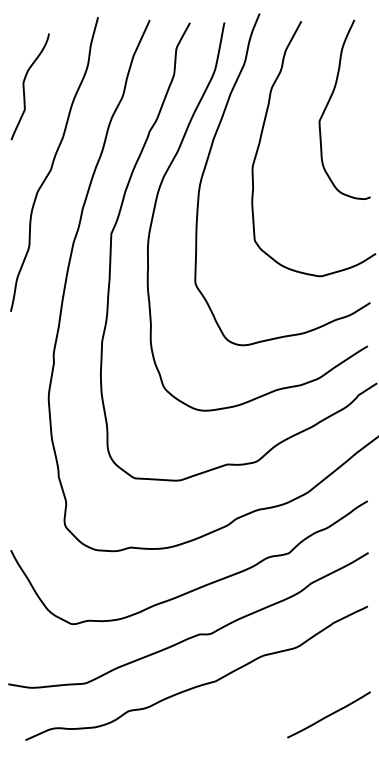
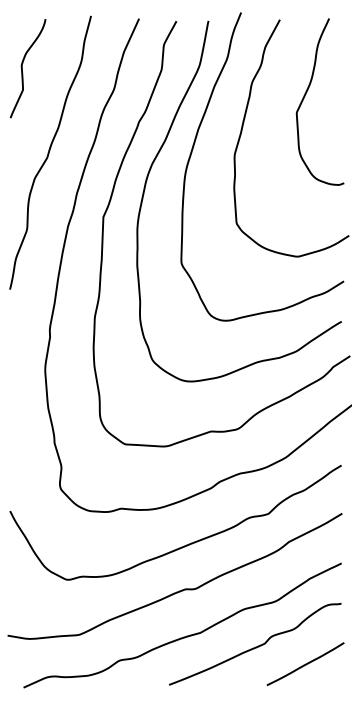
curve: (24, 86) -> (22, 68), moved
curve: (275, 695) -> (255, 646), added

